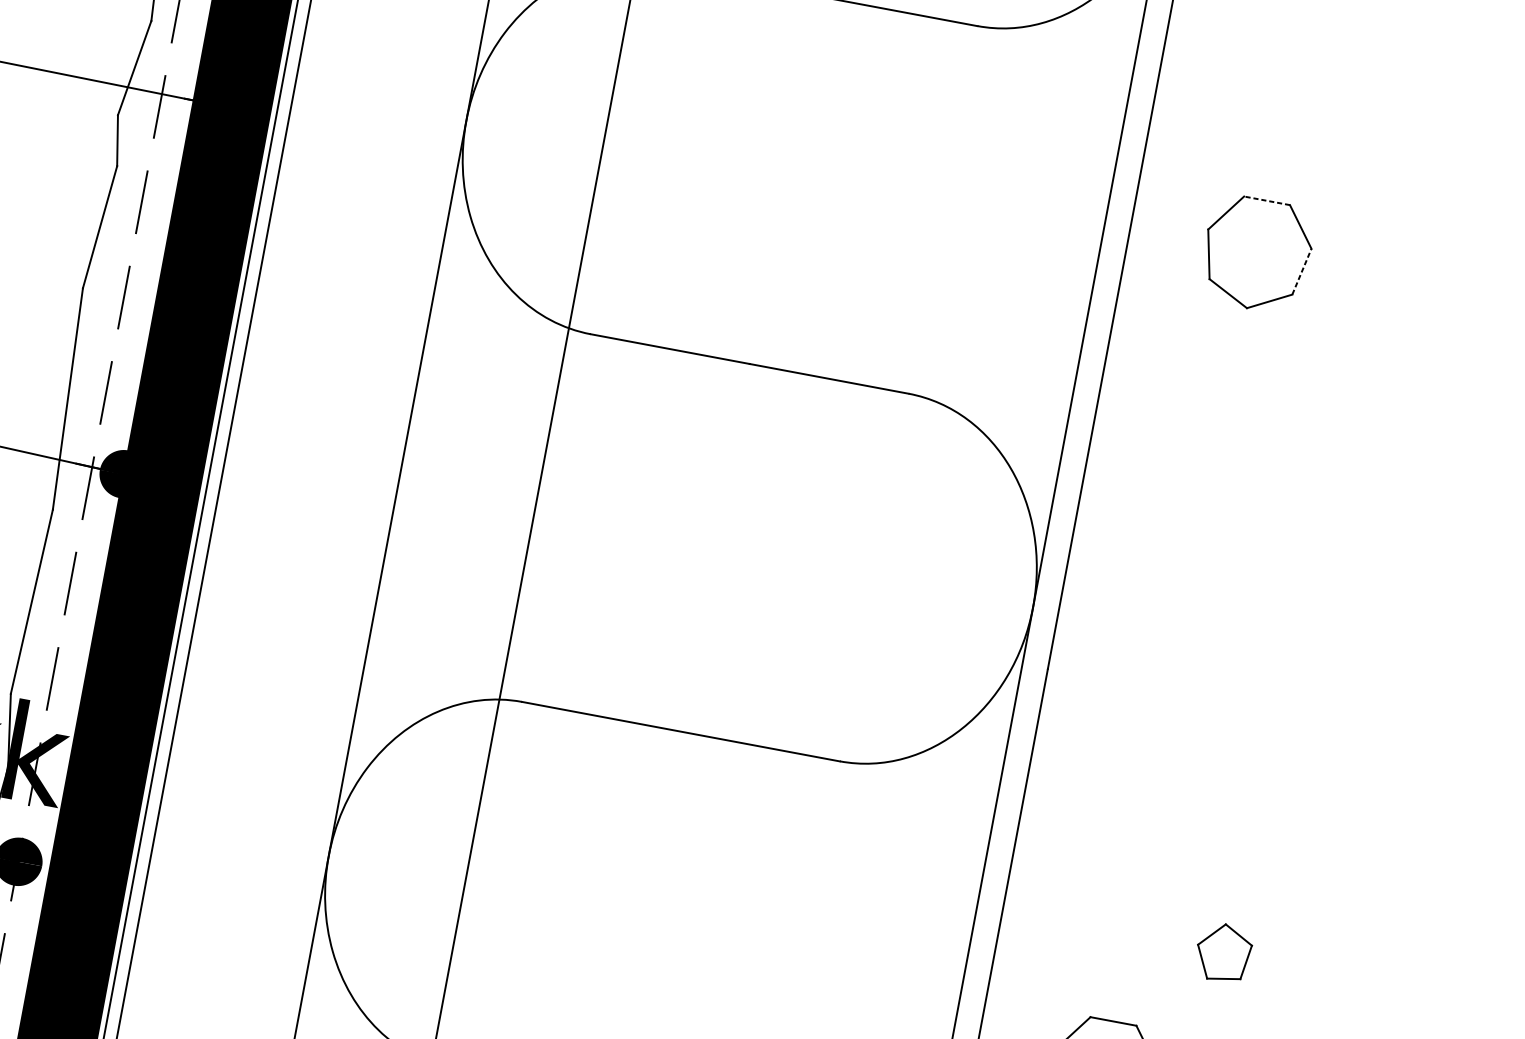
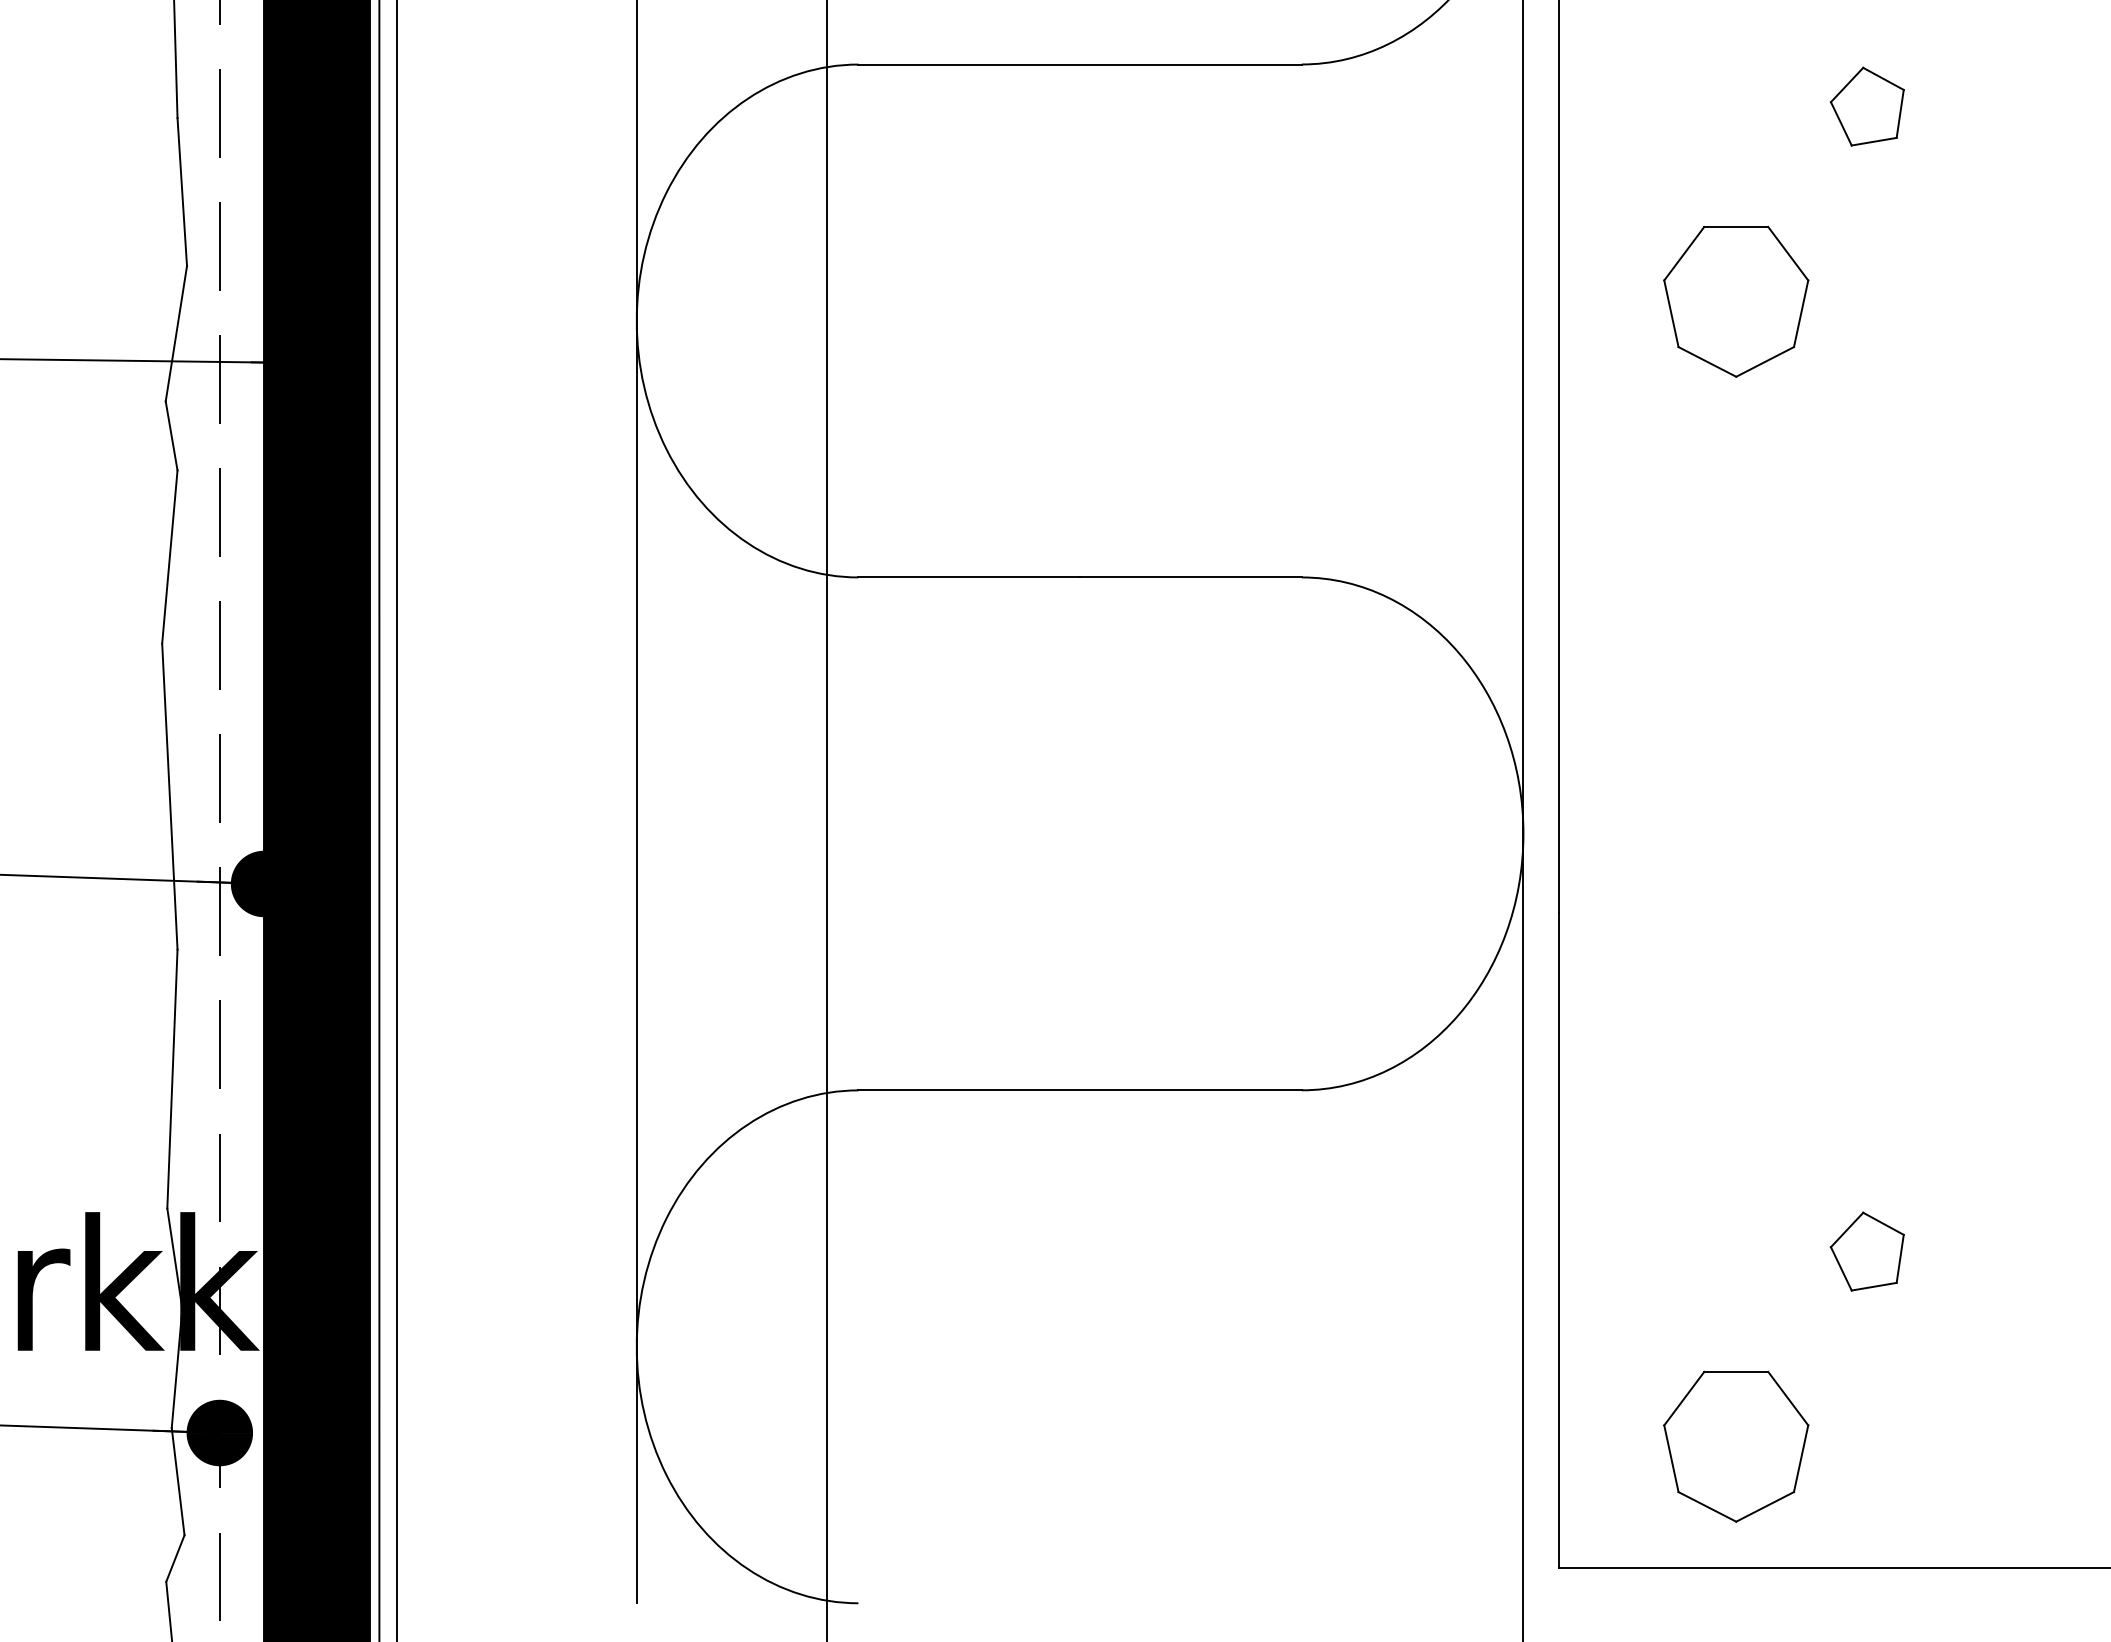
part: (1376, 131) -> (1866, 106), added
line: (1266, 201) -> (1735, 227), dashed -> solid
line: (1302, 271) -> (1801, 313), dashed -> solid

